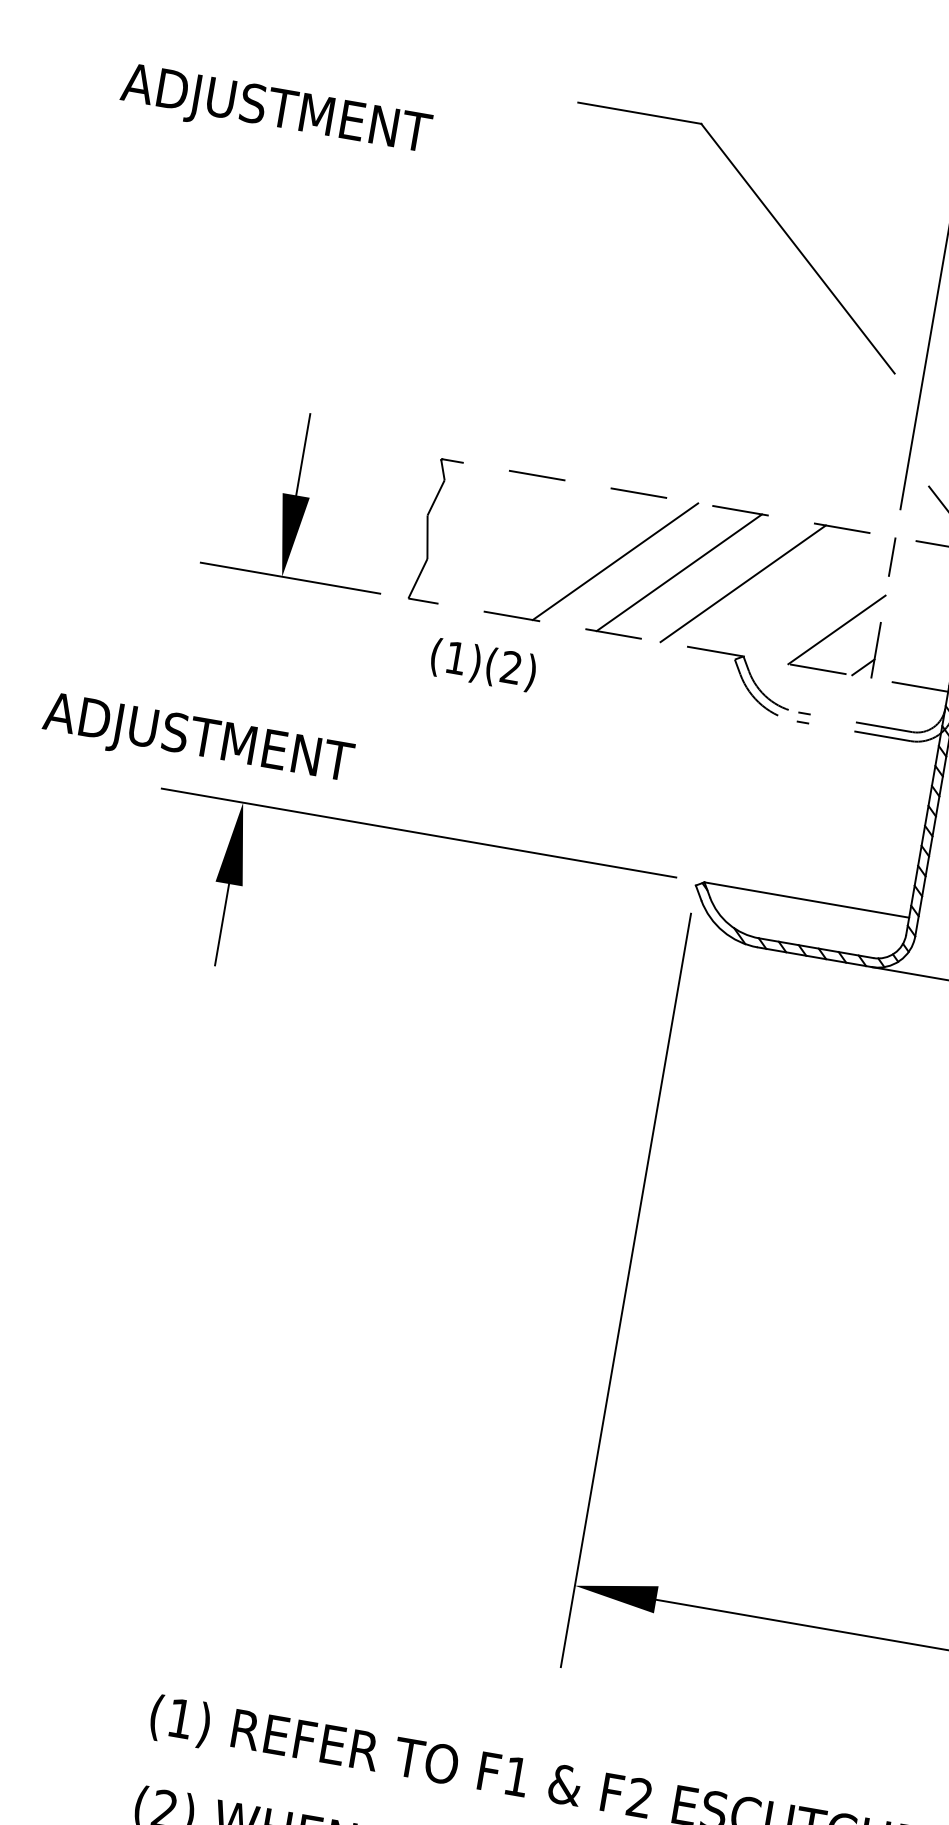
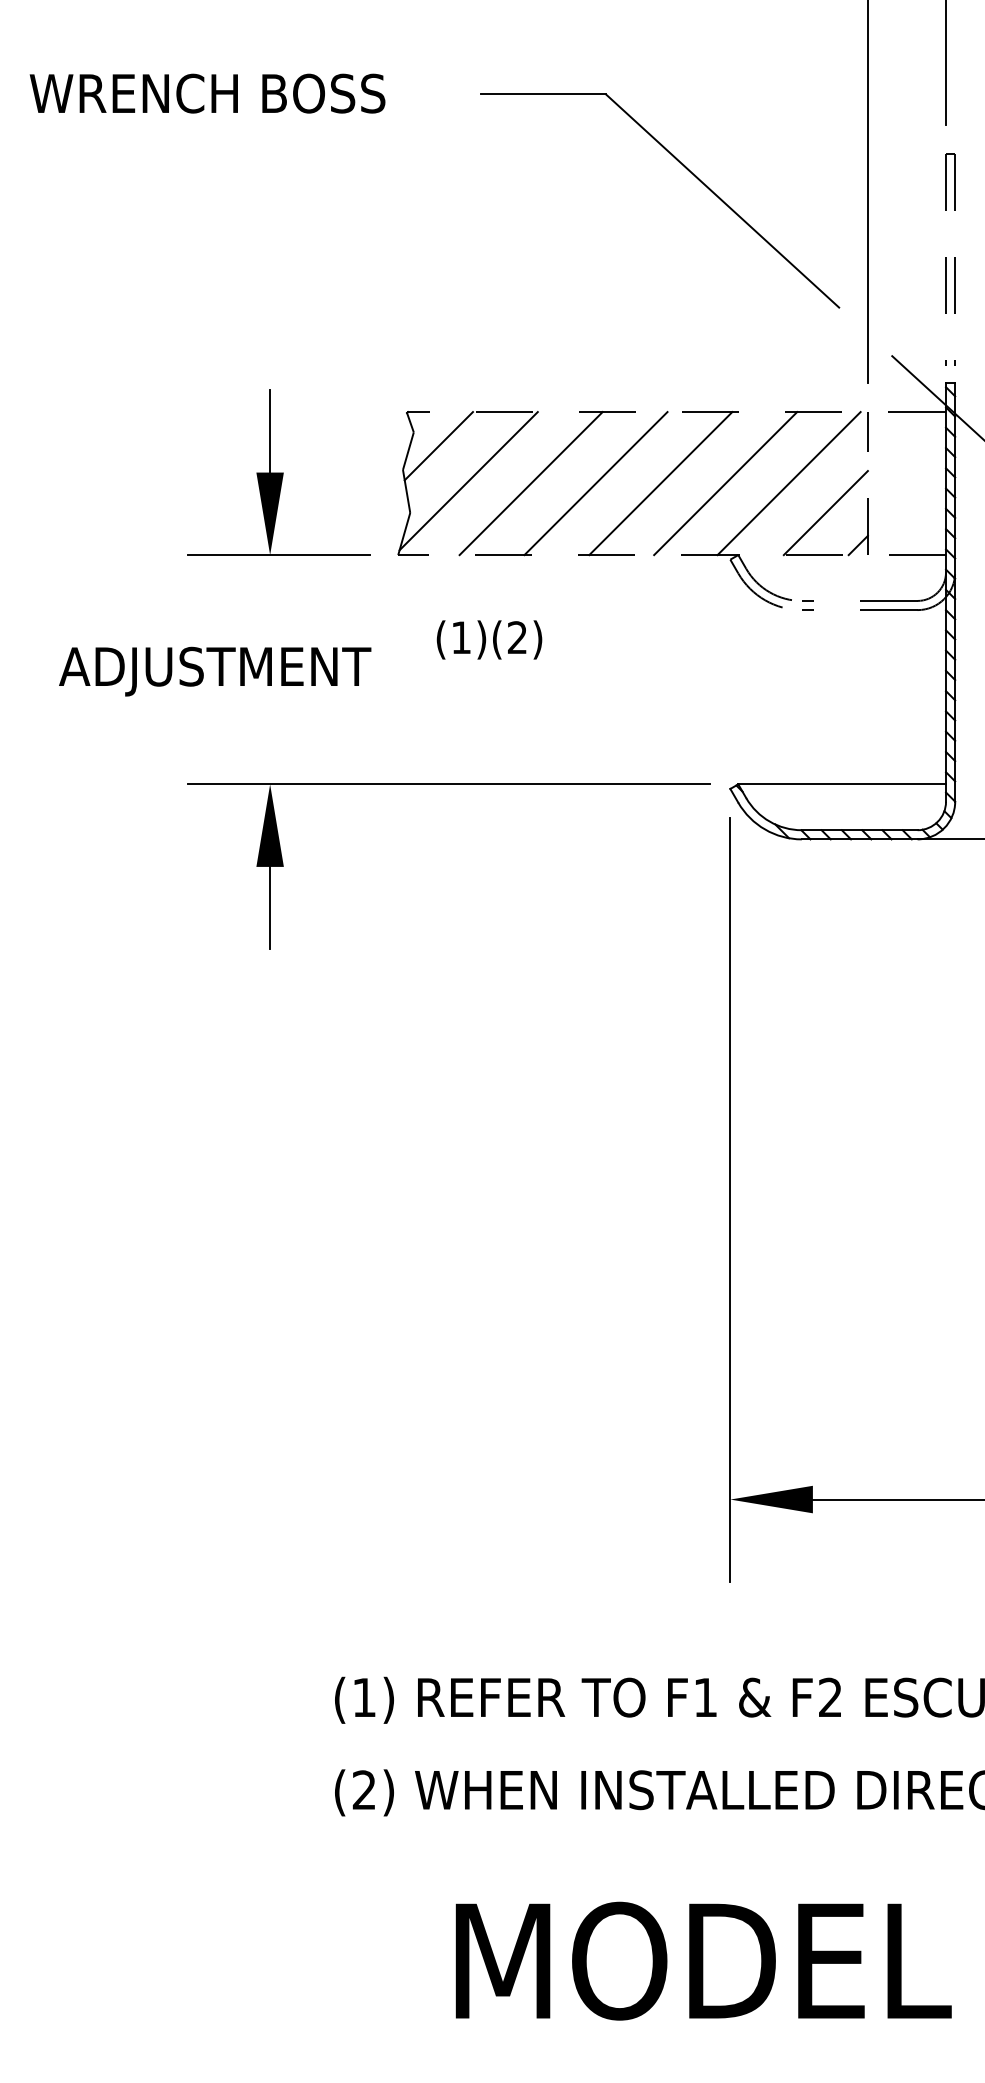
text: (297, 115) -> (206, 98), ADJUSTMENT -> WRENCH BOSS
part: (769, 213) -> (688, 171), moved
line: (466, 498) -> (438, 446), added
line: (490, 537) -> (468, 481), added
line: (550, 550) -> (530, 483), added
line: (805, 594) -> (788, 483), added
text: (483, 664) -> (489, 639), moved
text: (198, 741) -> (215, 671), moved

